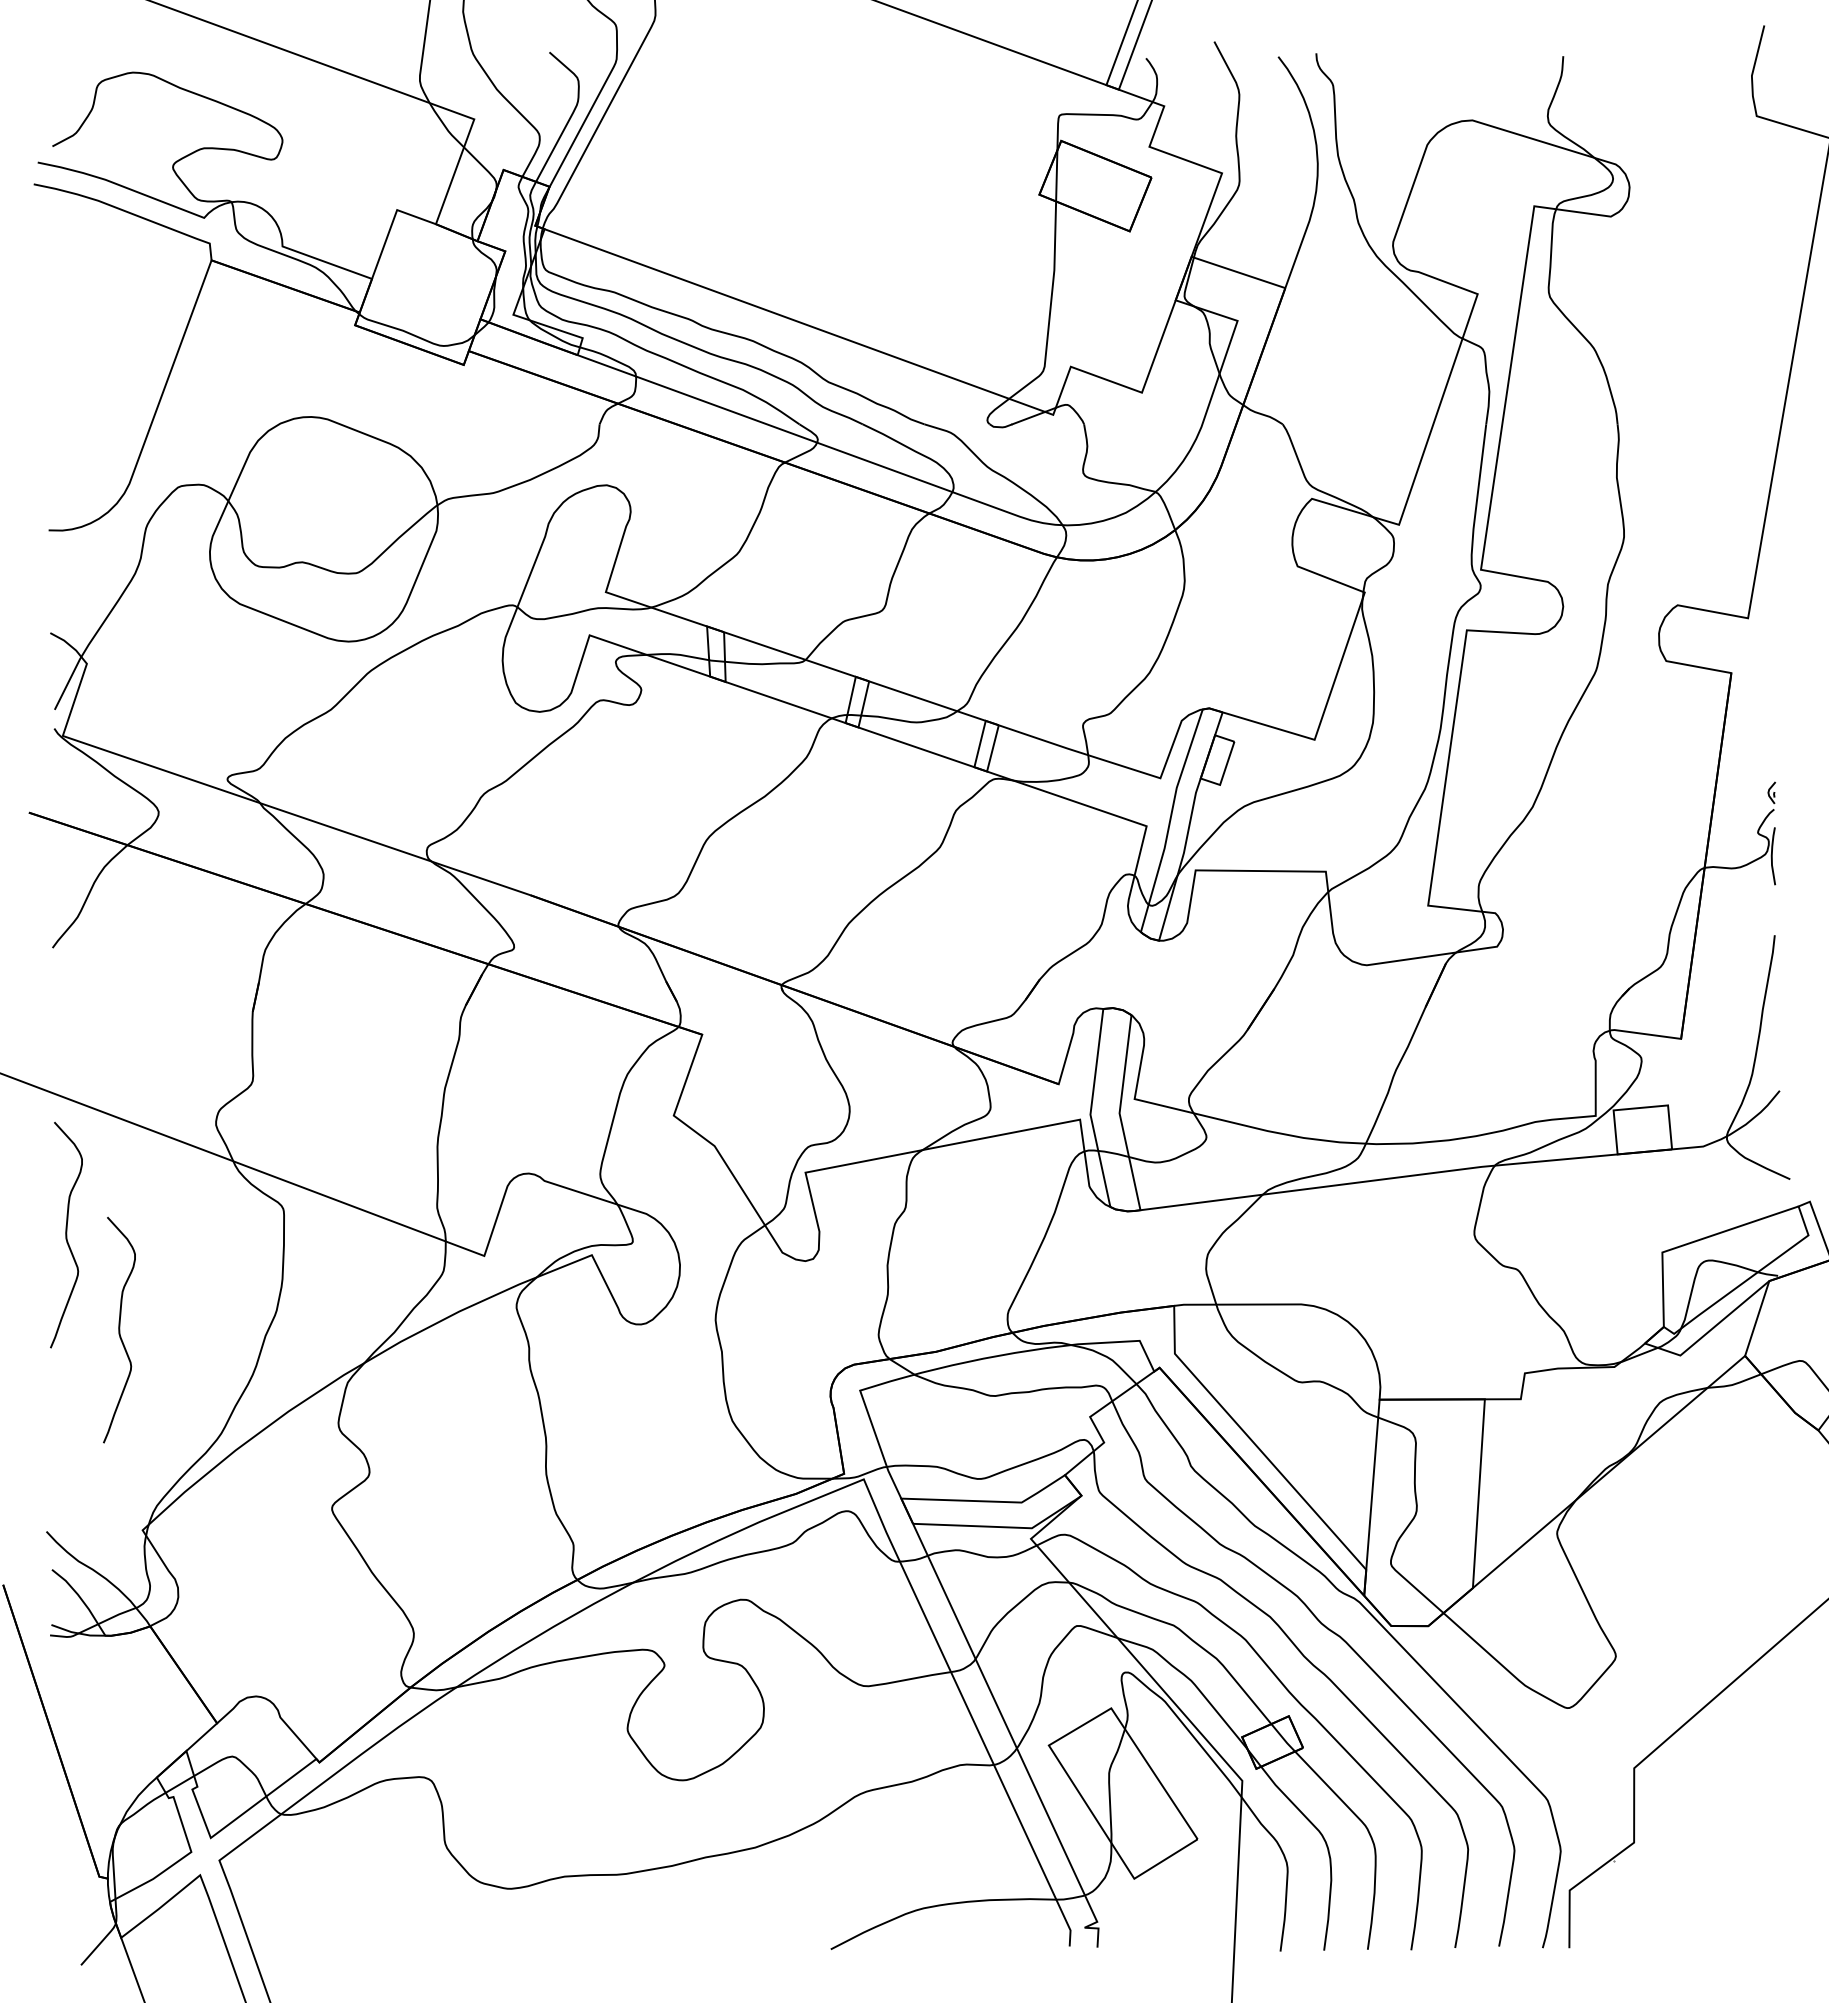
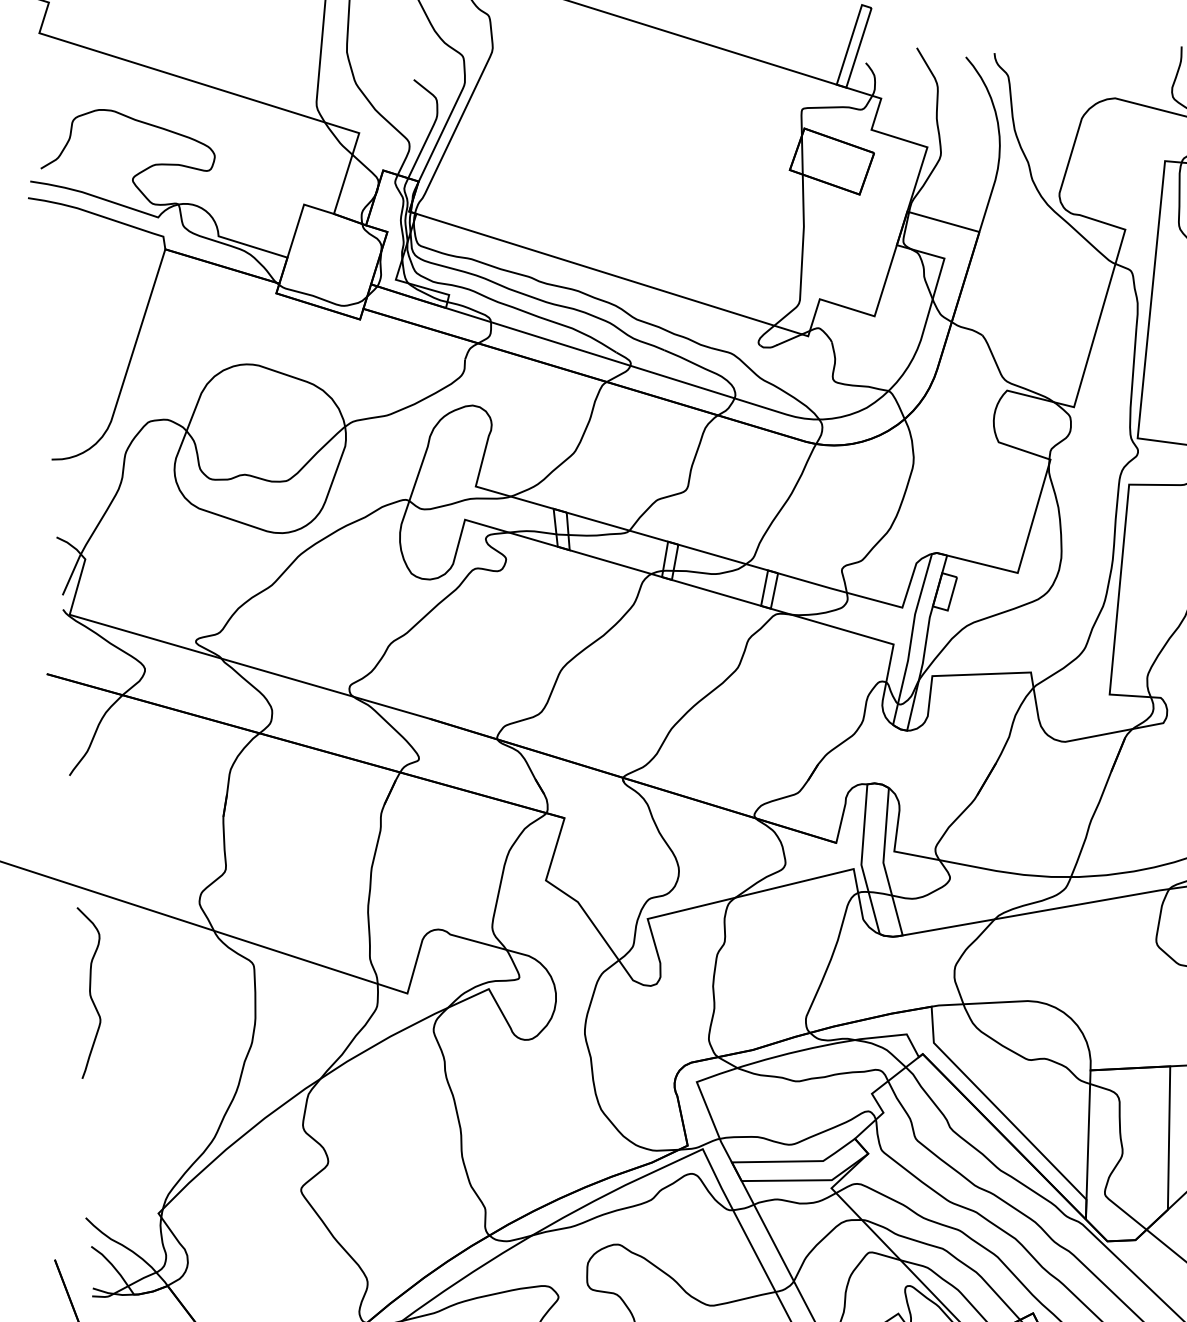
curve: (119, 1329) -> (133, 1062), removed

